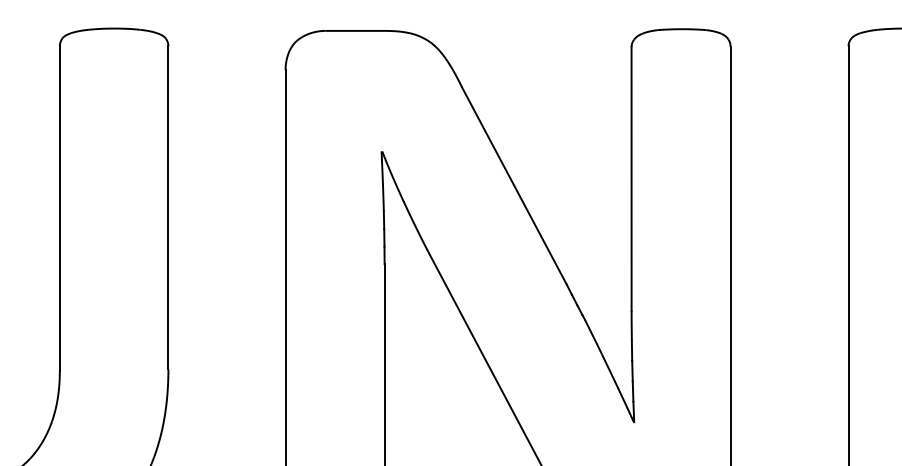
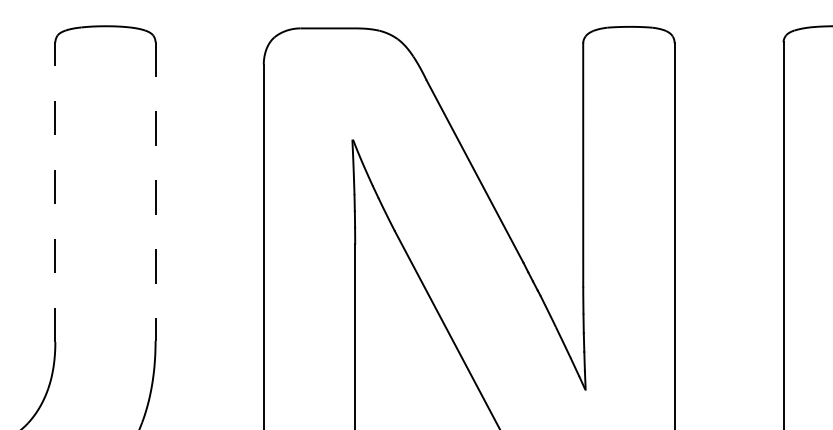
line: (60, 208) -> (55, 192), solid -> dashed
line: (168, 208) -> (155, 192), solid -> dashed

